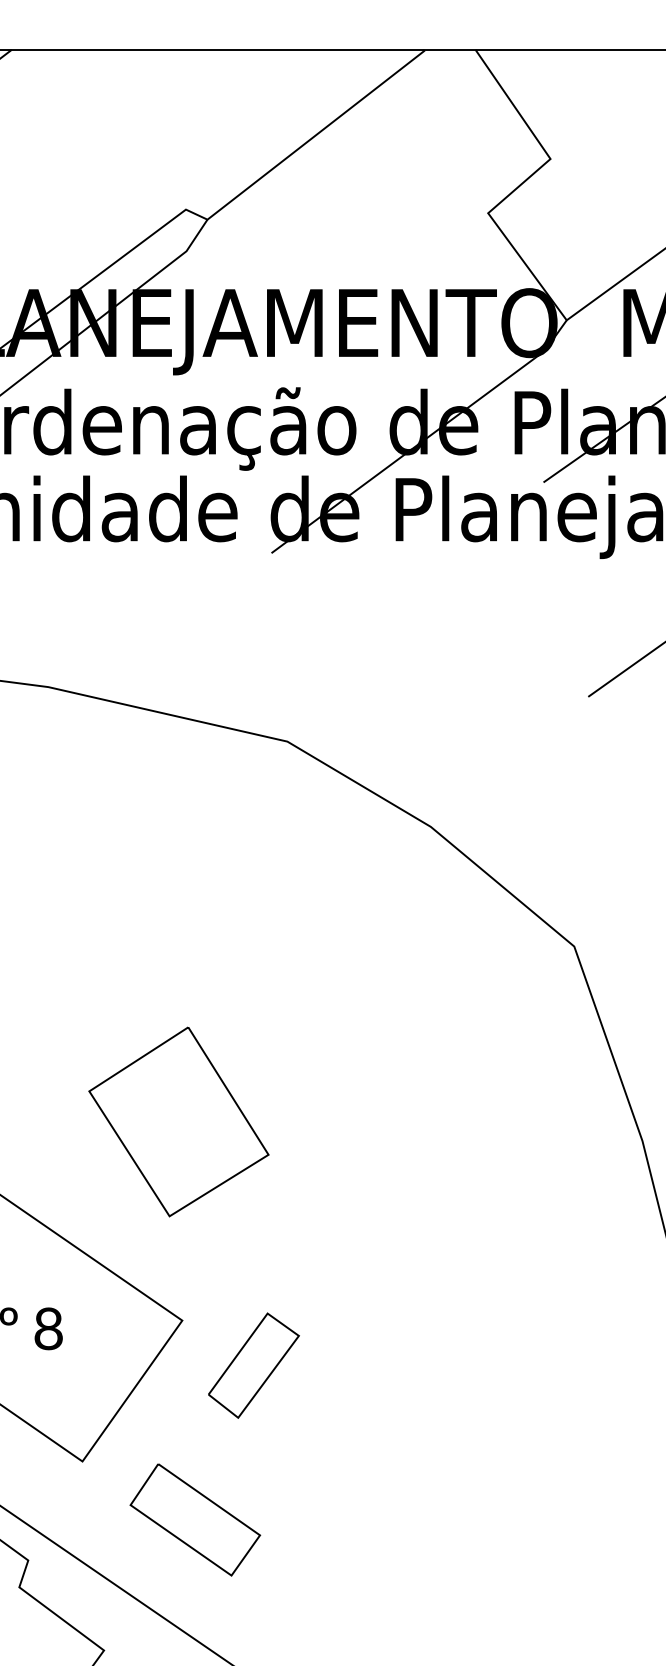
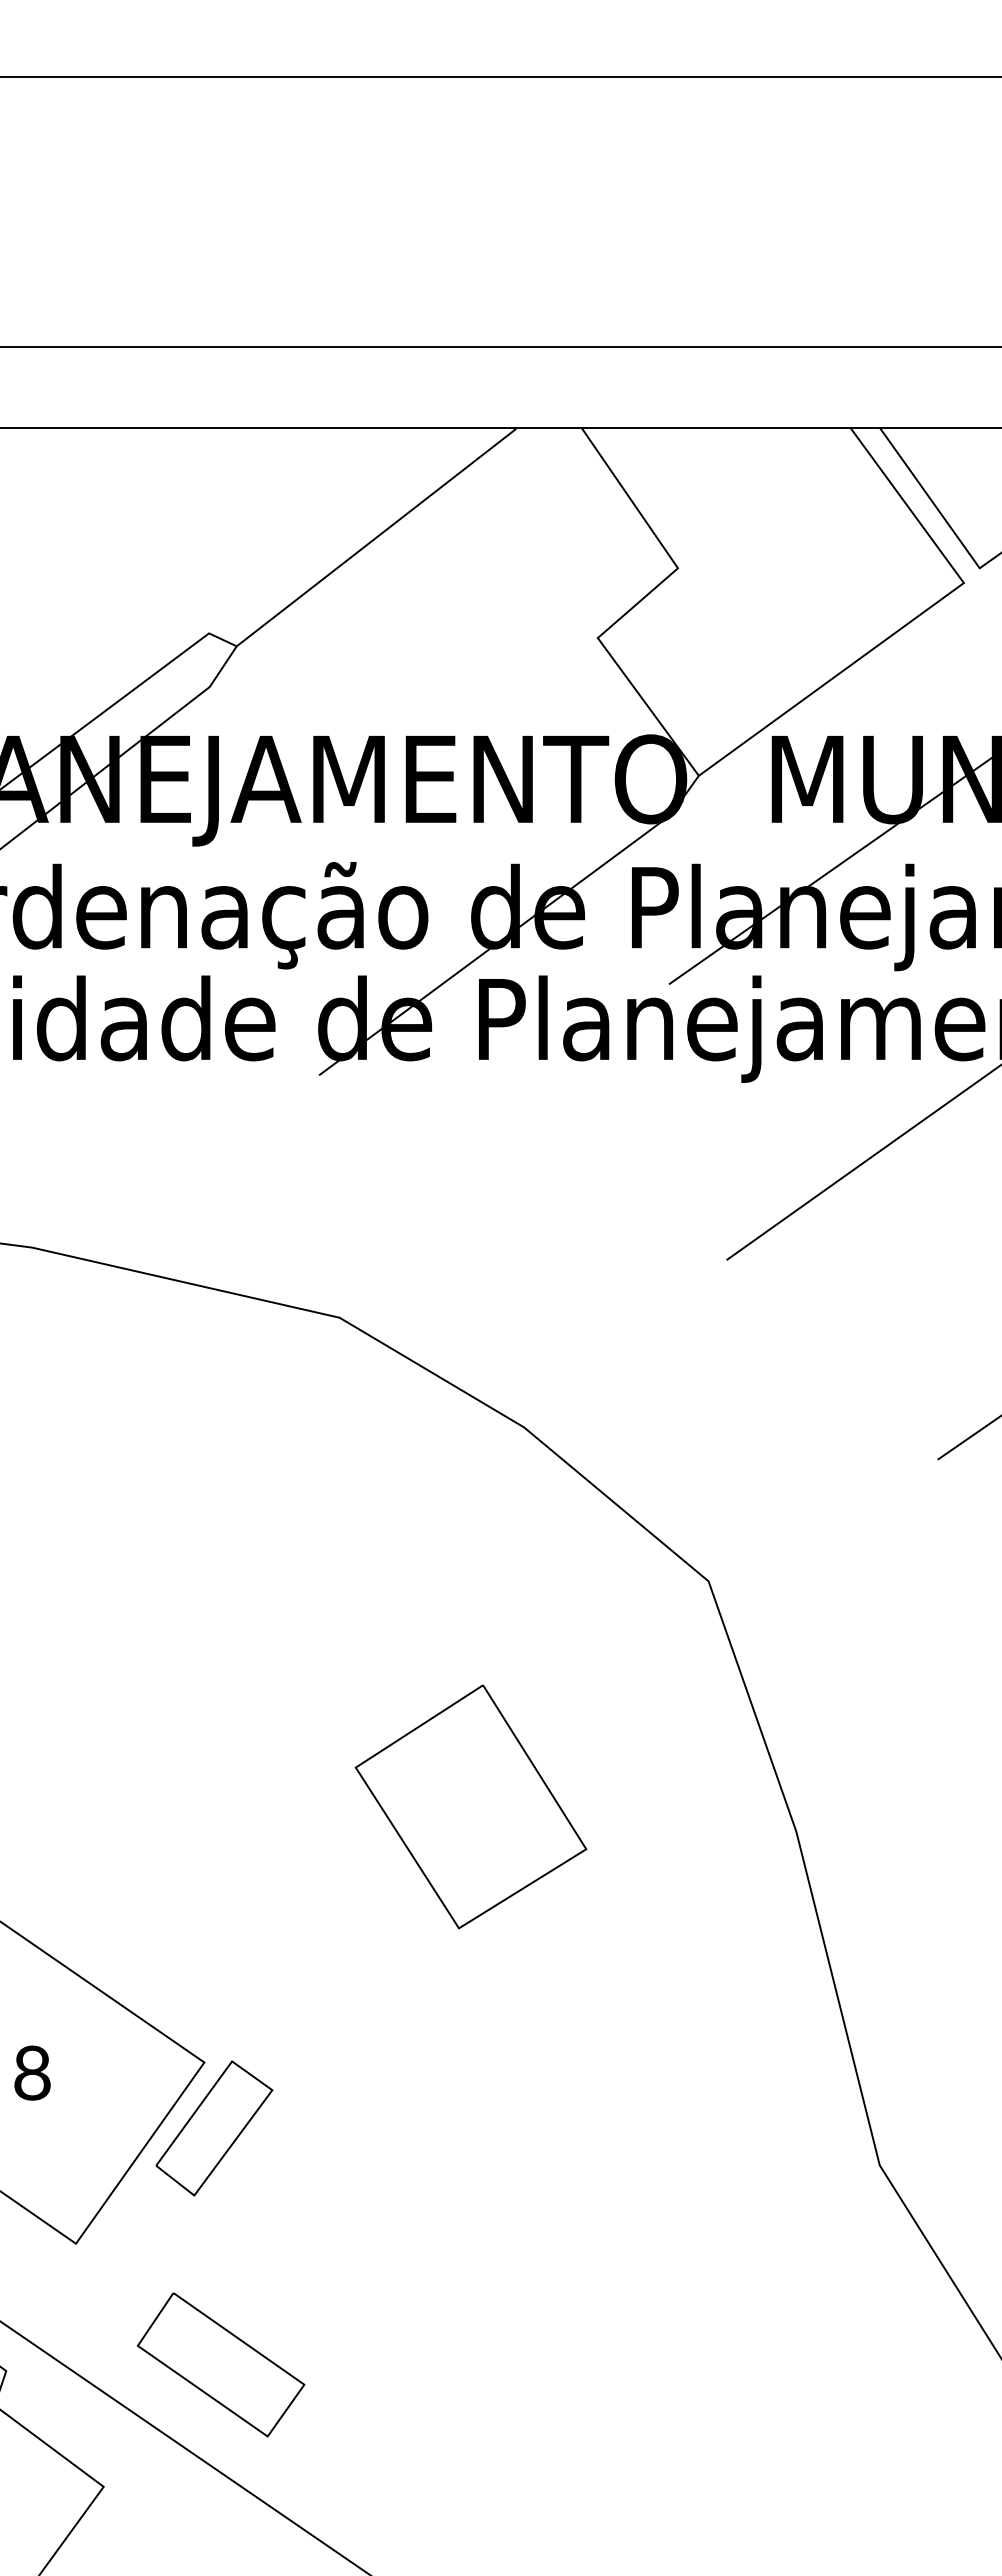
part: (178, 1121) -> (470, 1806), moved
part: (253, 1365) -> (214, 2128), moved
part: (194, 1519) -> (220, 2364), moved

